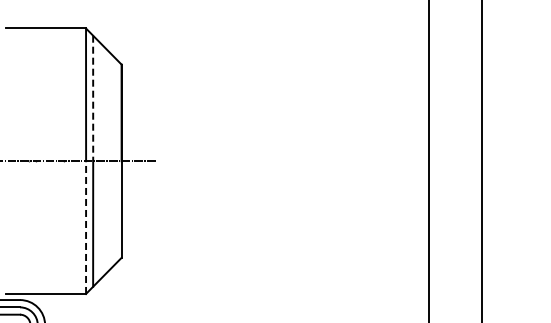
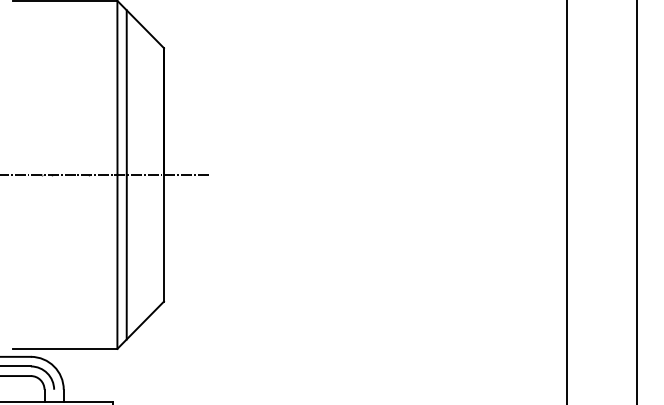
line: (93, 98) -> (127, 92), dashed -> solid
line: (86, 227) -> (118, 261), dashed -> solid

